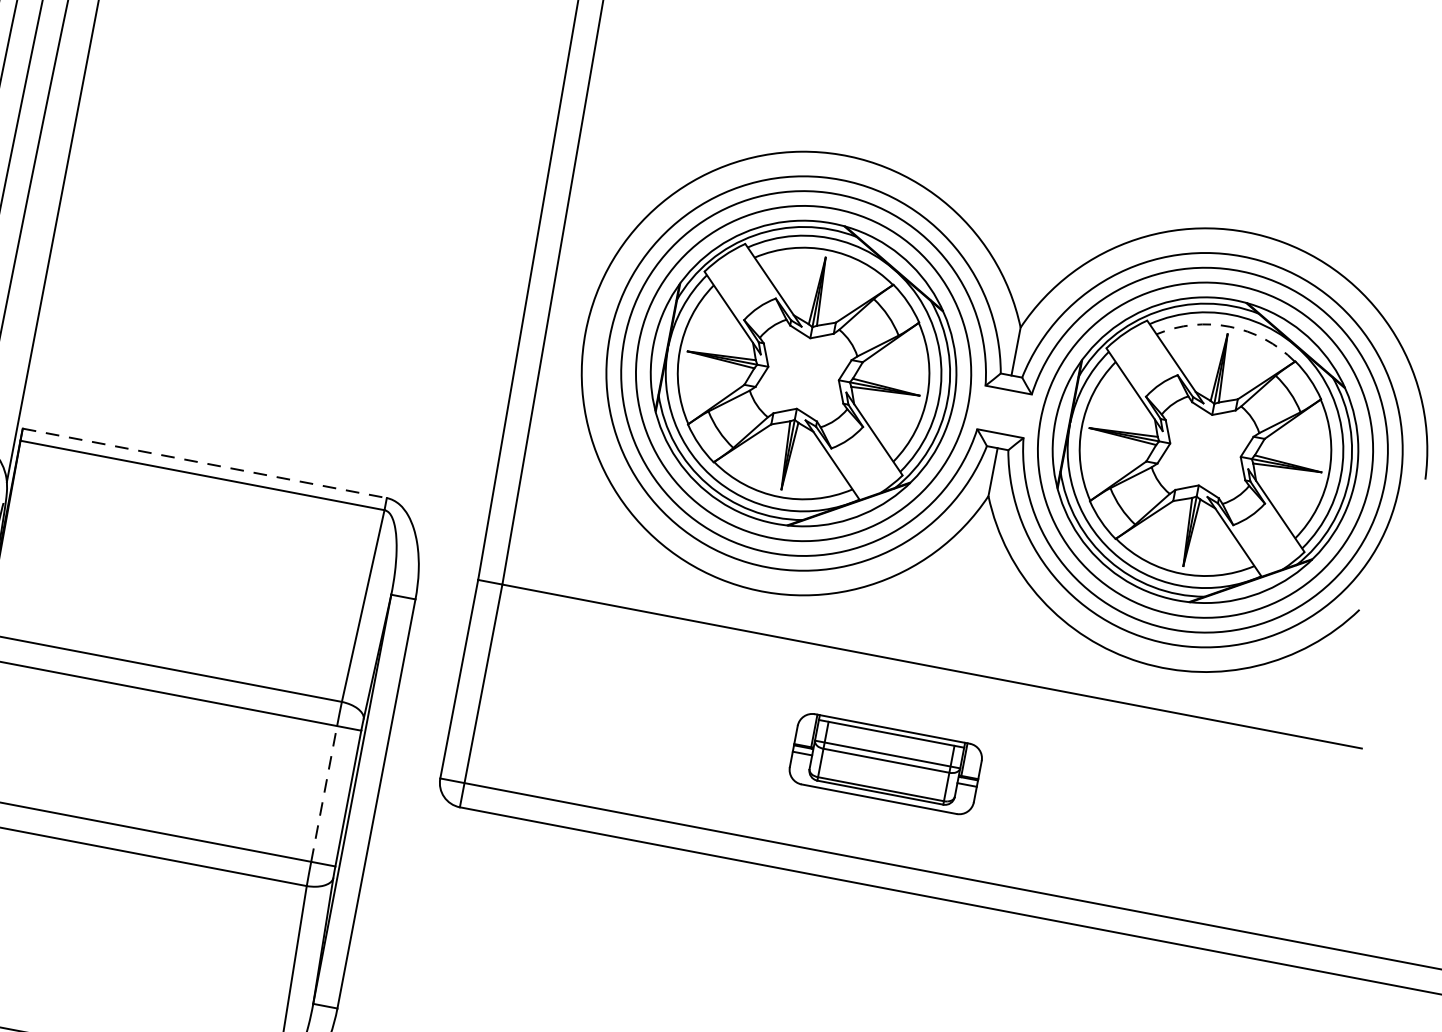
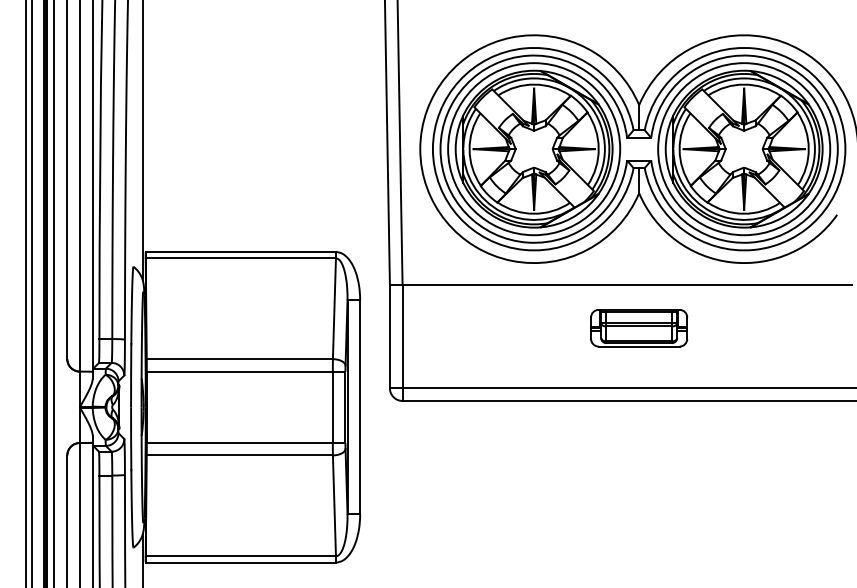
arc: (1229, 326) -> (744, 84), dashed -> solid
line: (205, 464) -> (241, 252), dashed -> solid
part: (886, 764) -> (639, 328), moved
line: (323, 792) -> (332, 406), dashed -> solid

